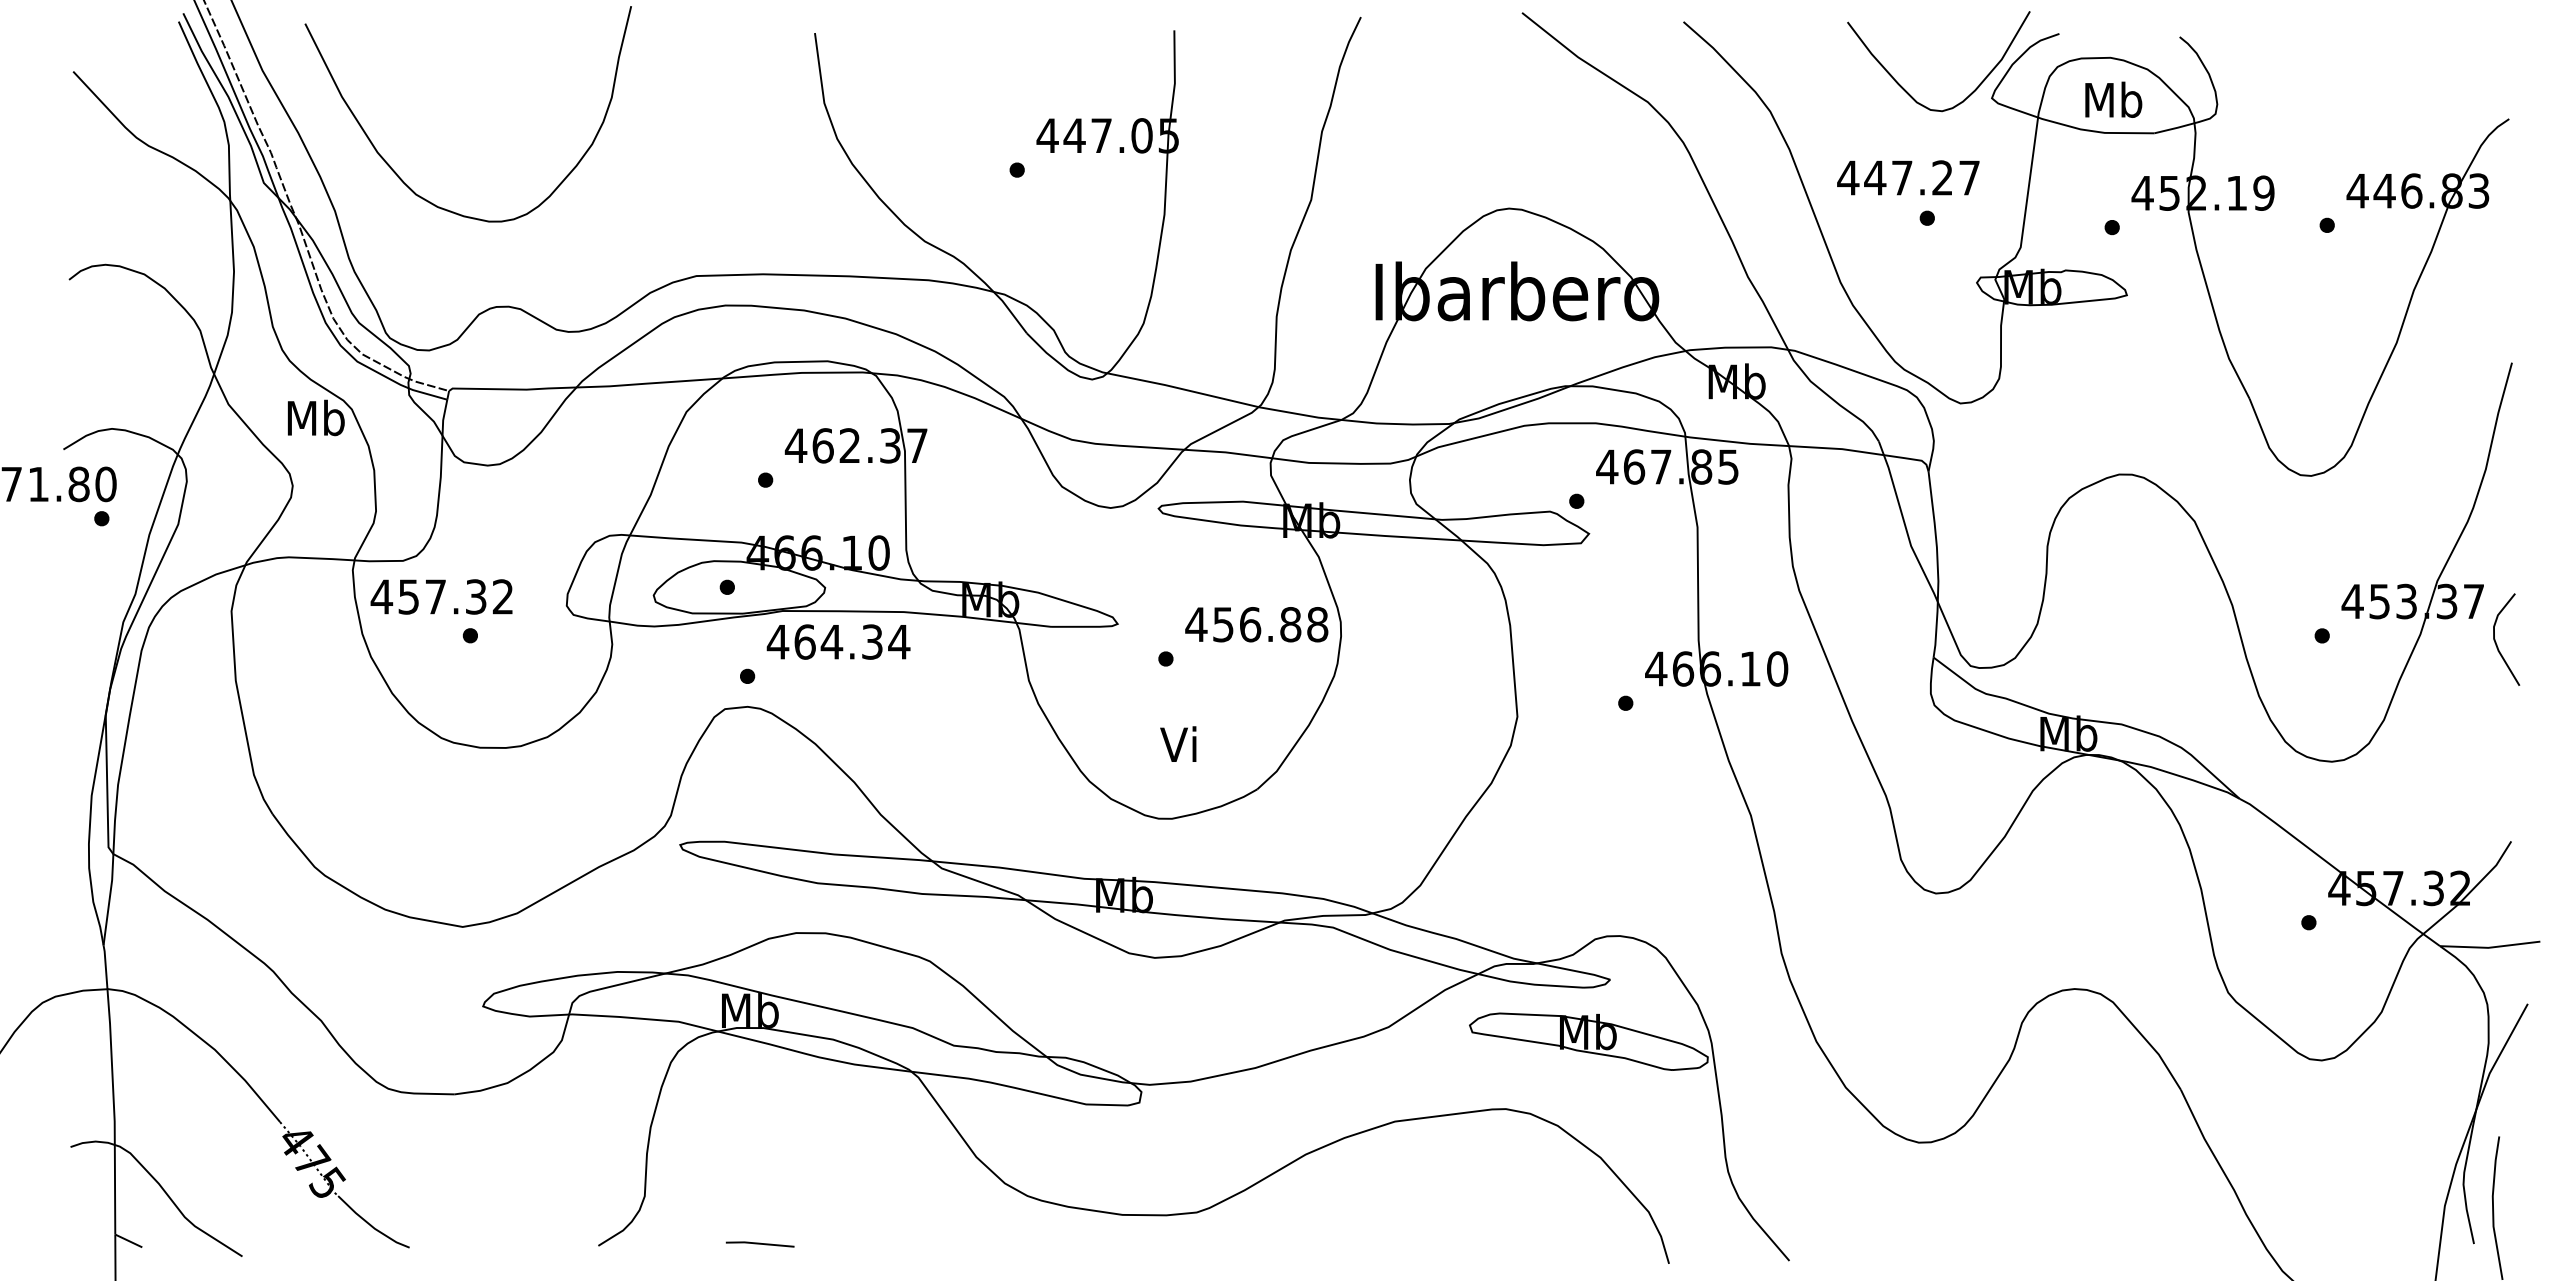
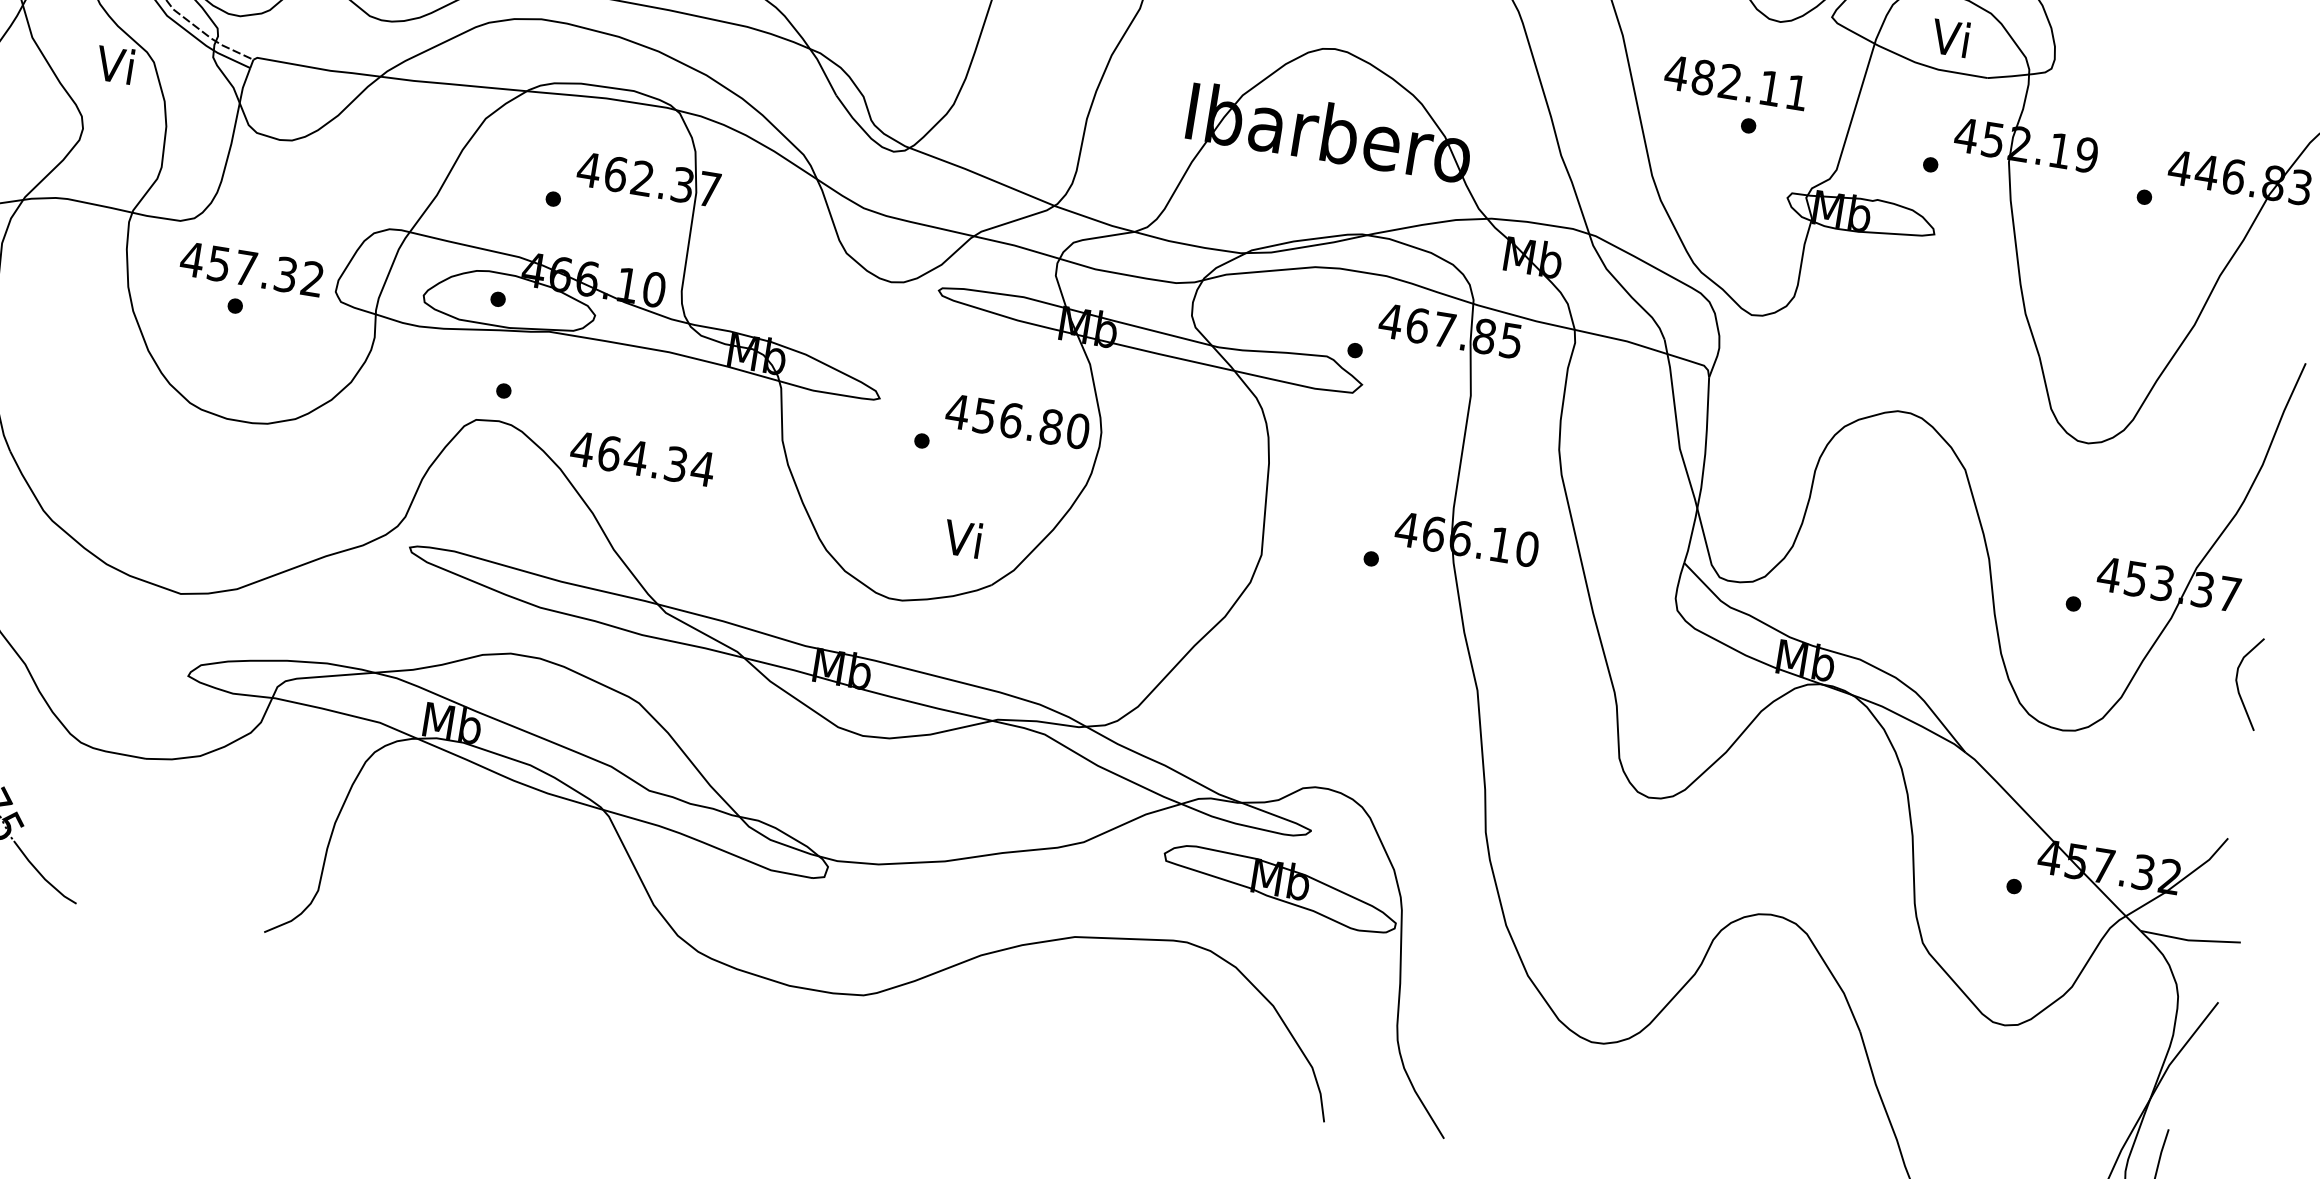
text: (2113, 99) -> (1952, 37), Mb -> Vi
text: (1921, 177) -> (1749, 84), 447.27 -> 482.11
text: (315, 417) -> (116, 64), Mb -> Vi
text: (441, 596) -> (251, 268), moved
text: (1317, 624) -> (1077, 431), 456.88 -> 456.80
text: (838, 641) -> (642, 458), moved
curve: (2496, 641) -> (2238, 683), moved
text: (1178, 743) -> (962, 537), moved
line: (759, 1244) -> (424, 956), removed

